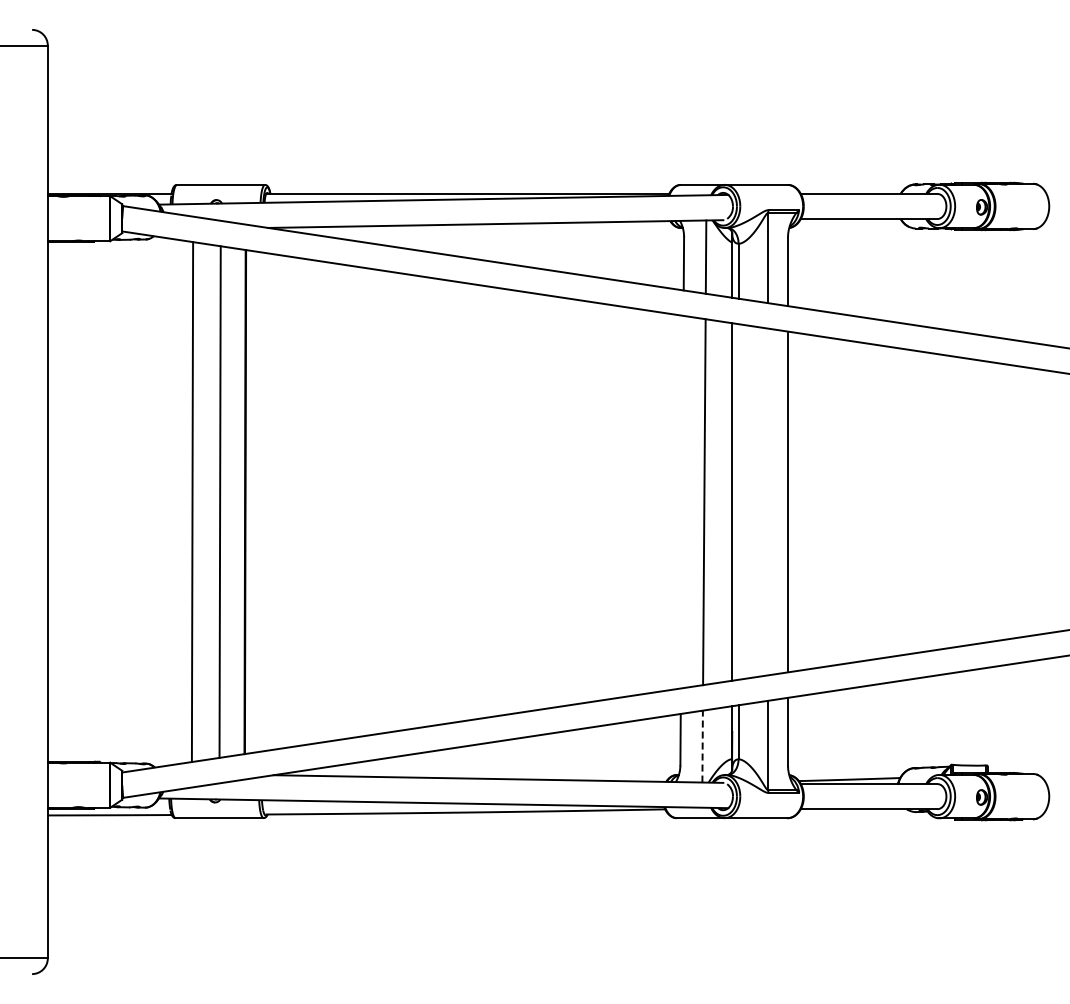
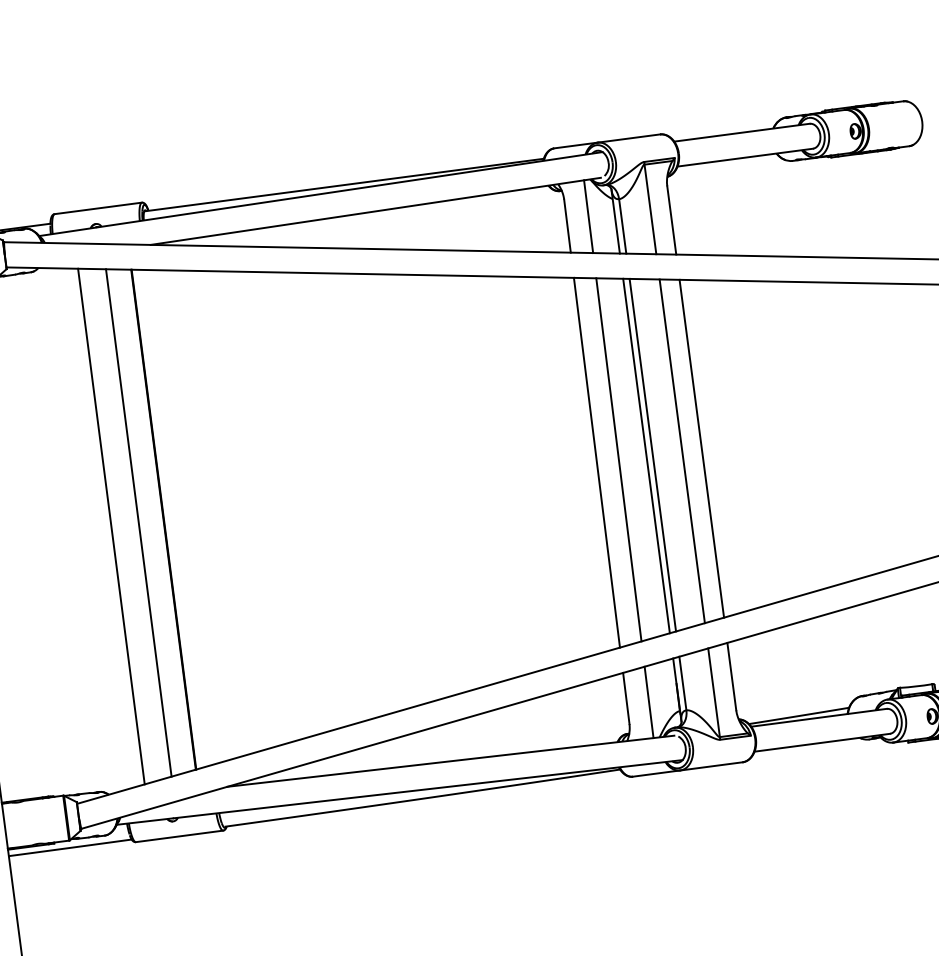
line: (681, 501) -> (596, 462), added
line: (738, 501) -> (652, 454), added
line: (768, 501) -> (682, 450), added
line: (702, 746) -> (648, 702), dashed -> solid

